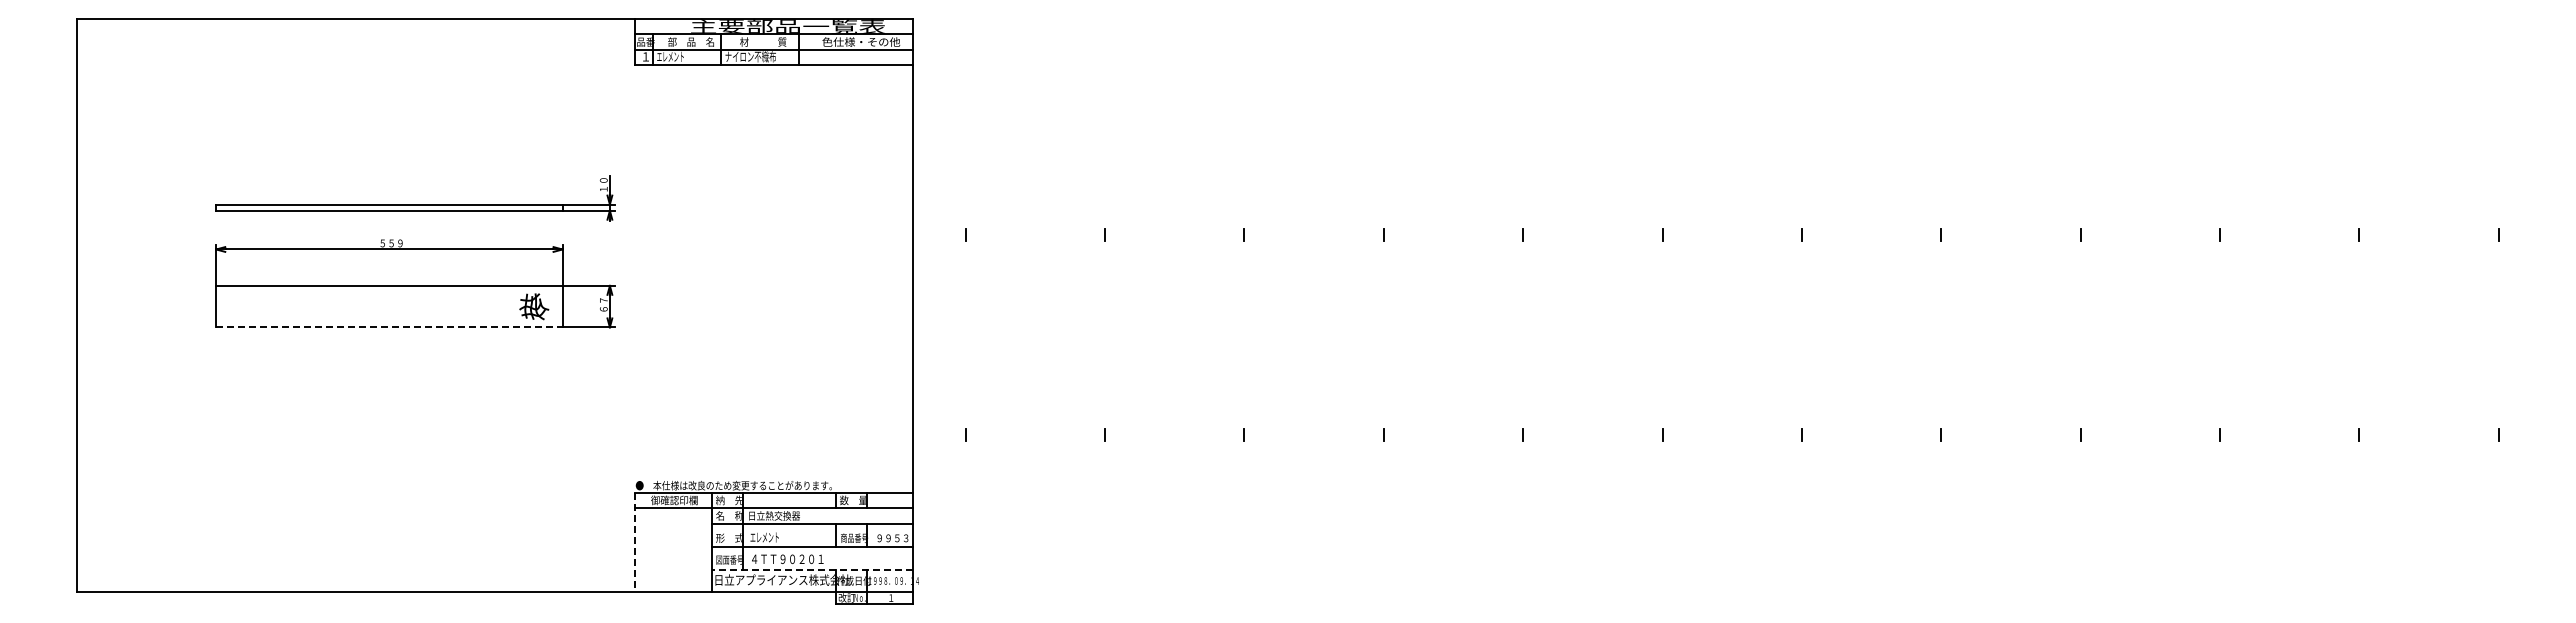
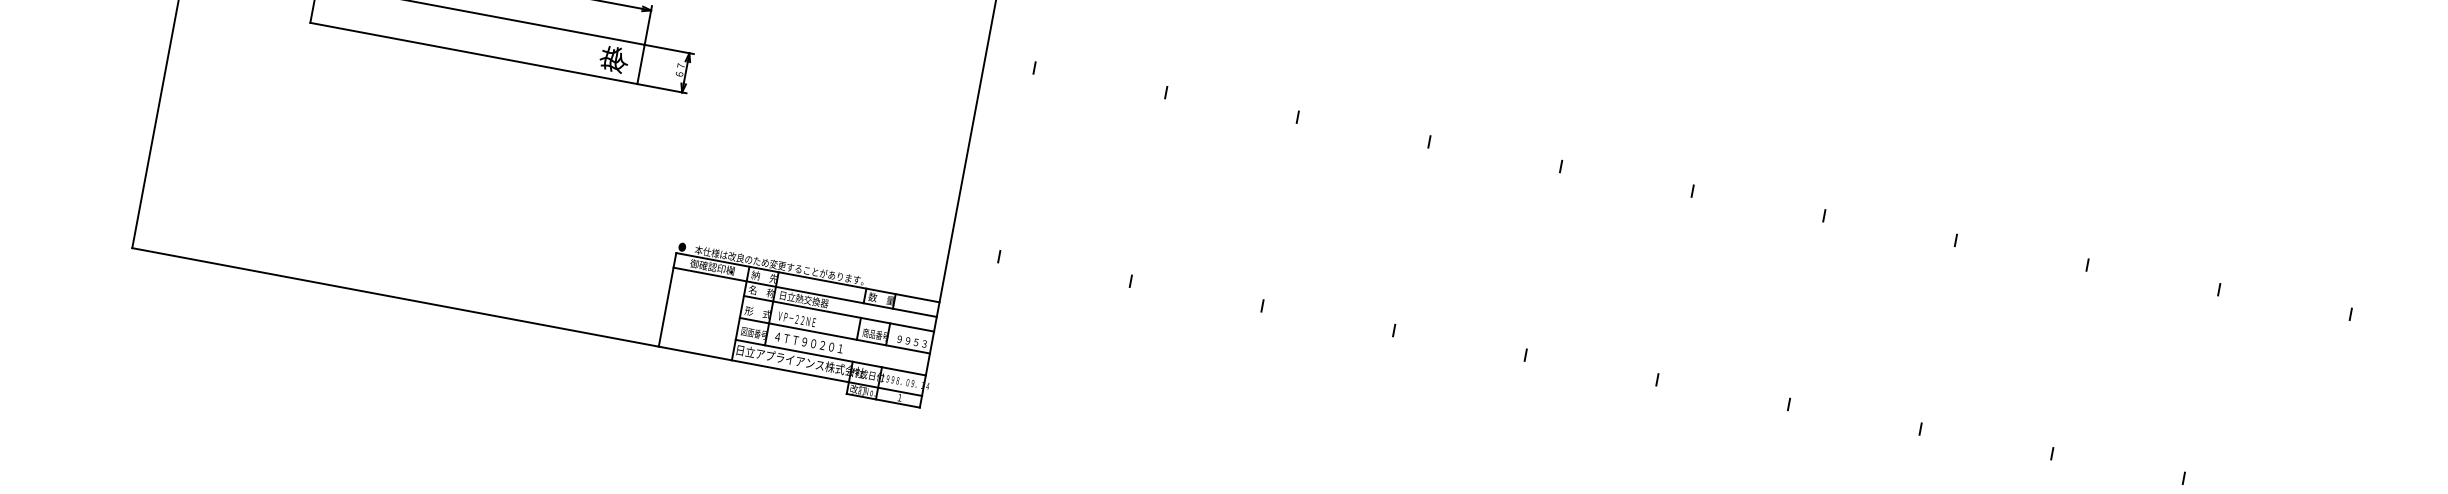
line: (389, 327) -> (473, 53), dashed -> solid
text: (770, 537) -> (796, 319), エレメント -> ＶＰ－２２ＮＥ
line: (634, 542) -> (667, 299), dashed -> solid
line: (812, 570) -> (830, 357), dashed -> solid

